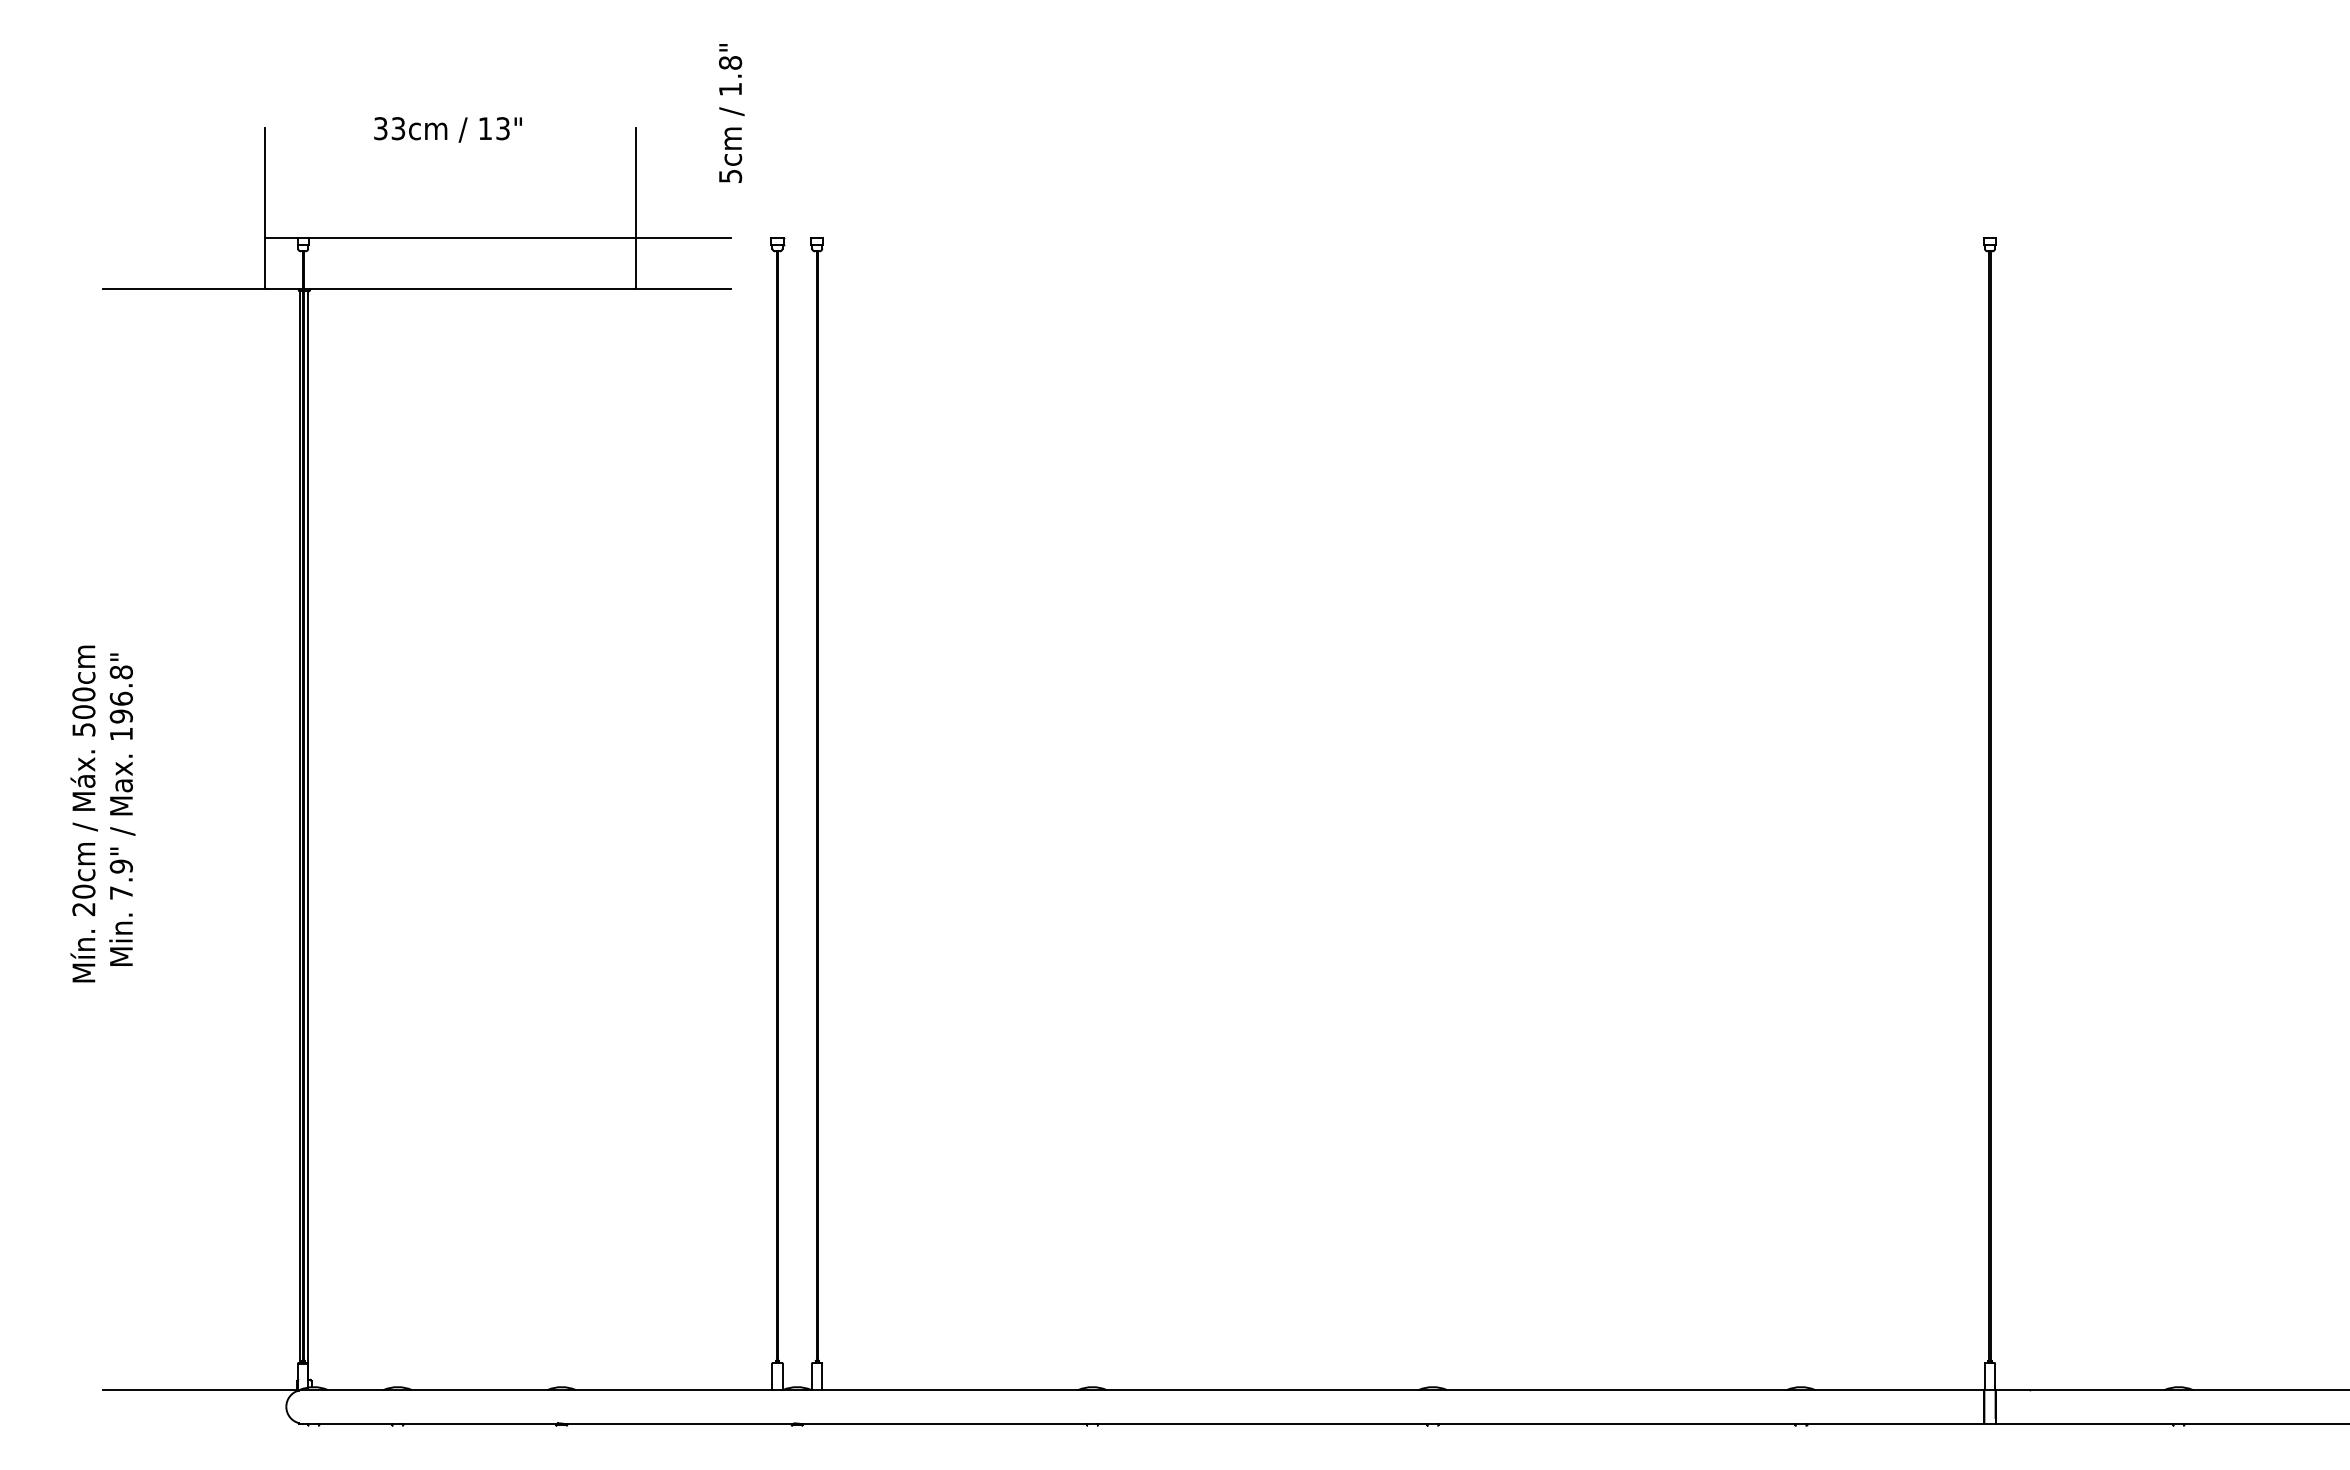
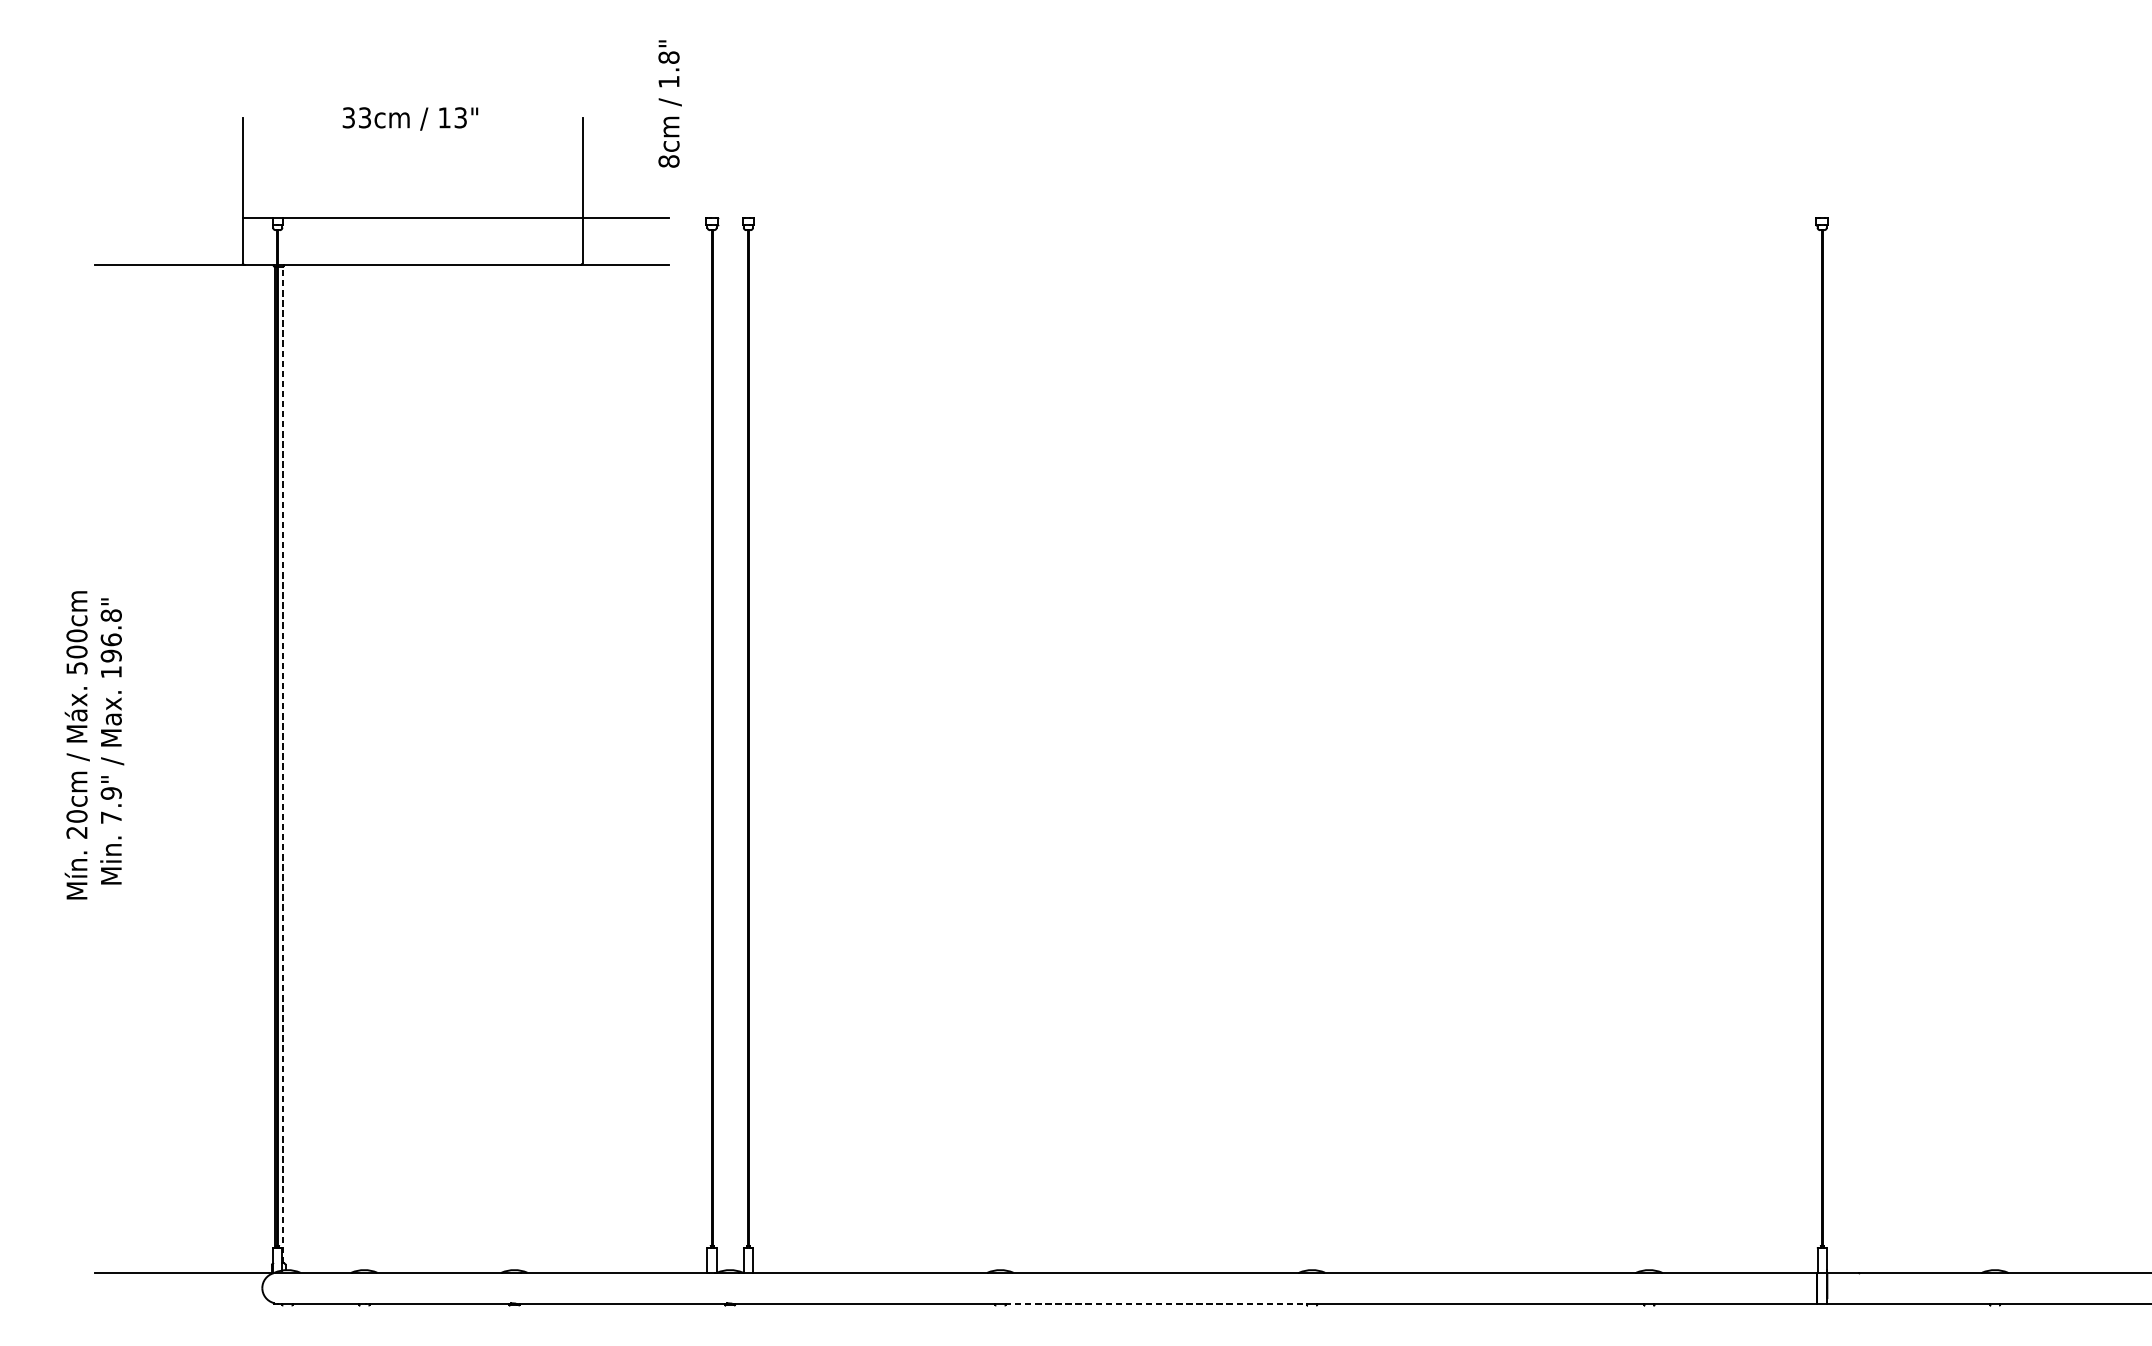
text: (730, 176) -> (669, 161), 5cm -> 8cm
line: (308, 835) -> (282, 765), solid -> dashed
line: (1262, 1423) -> (1156, 1303), solid -> dashed

